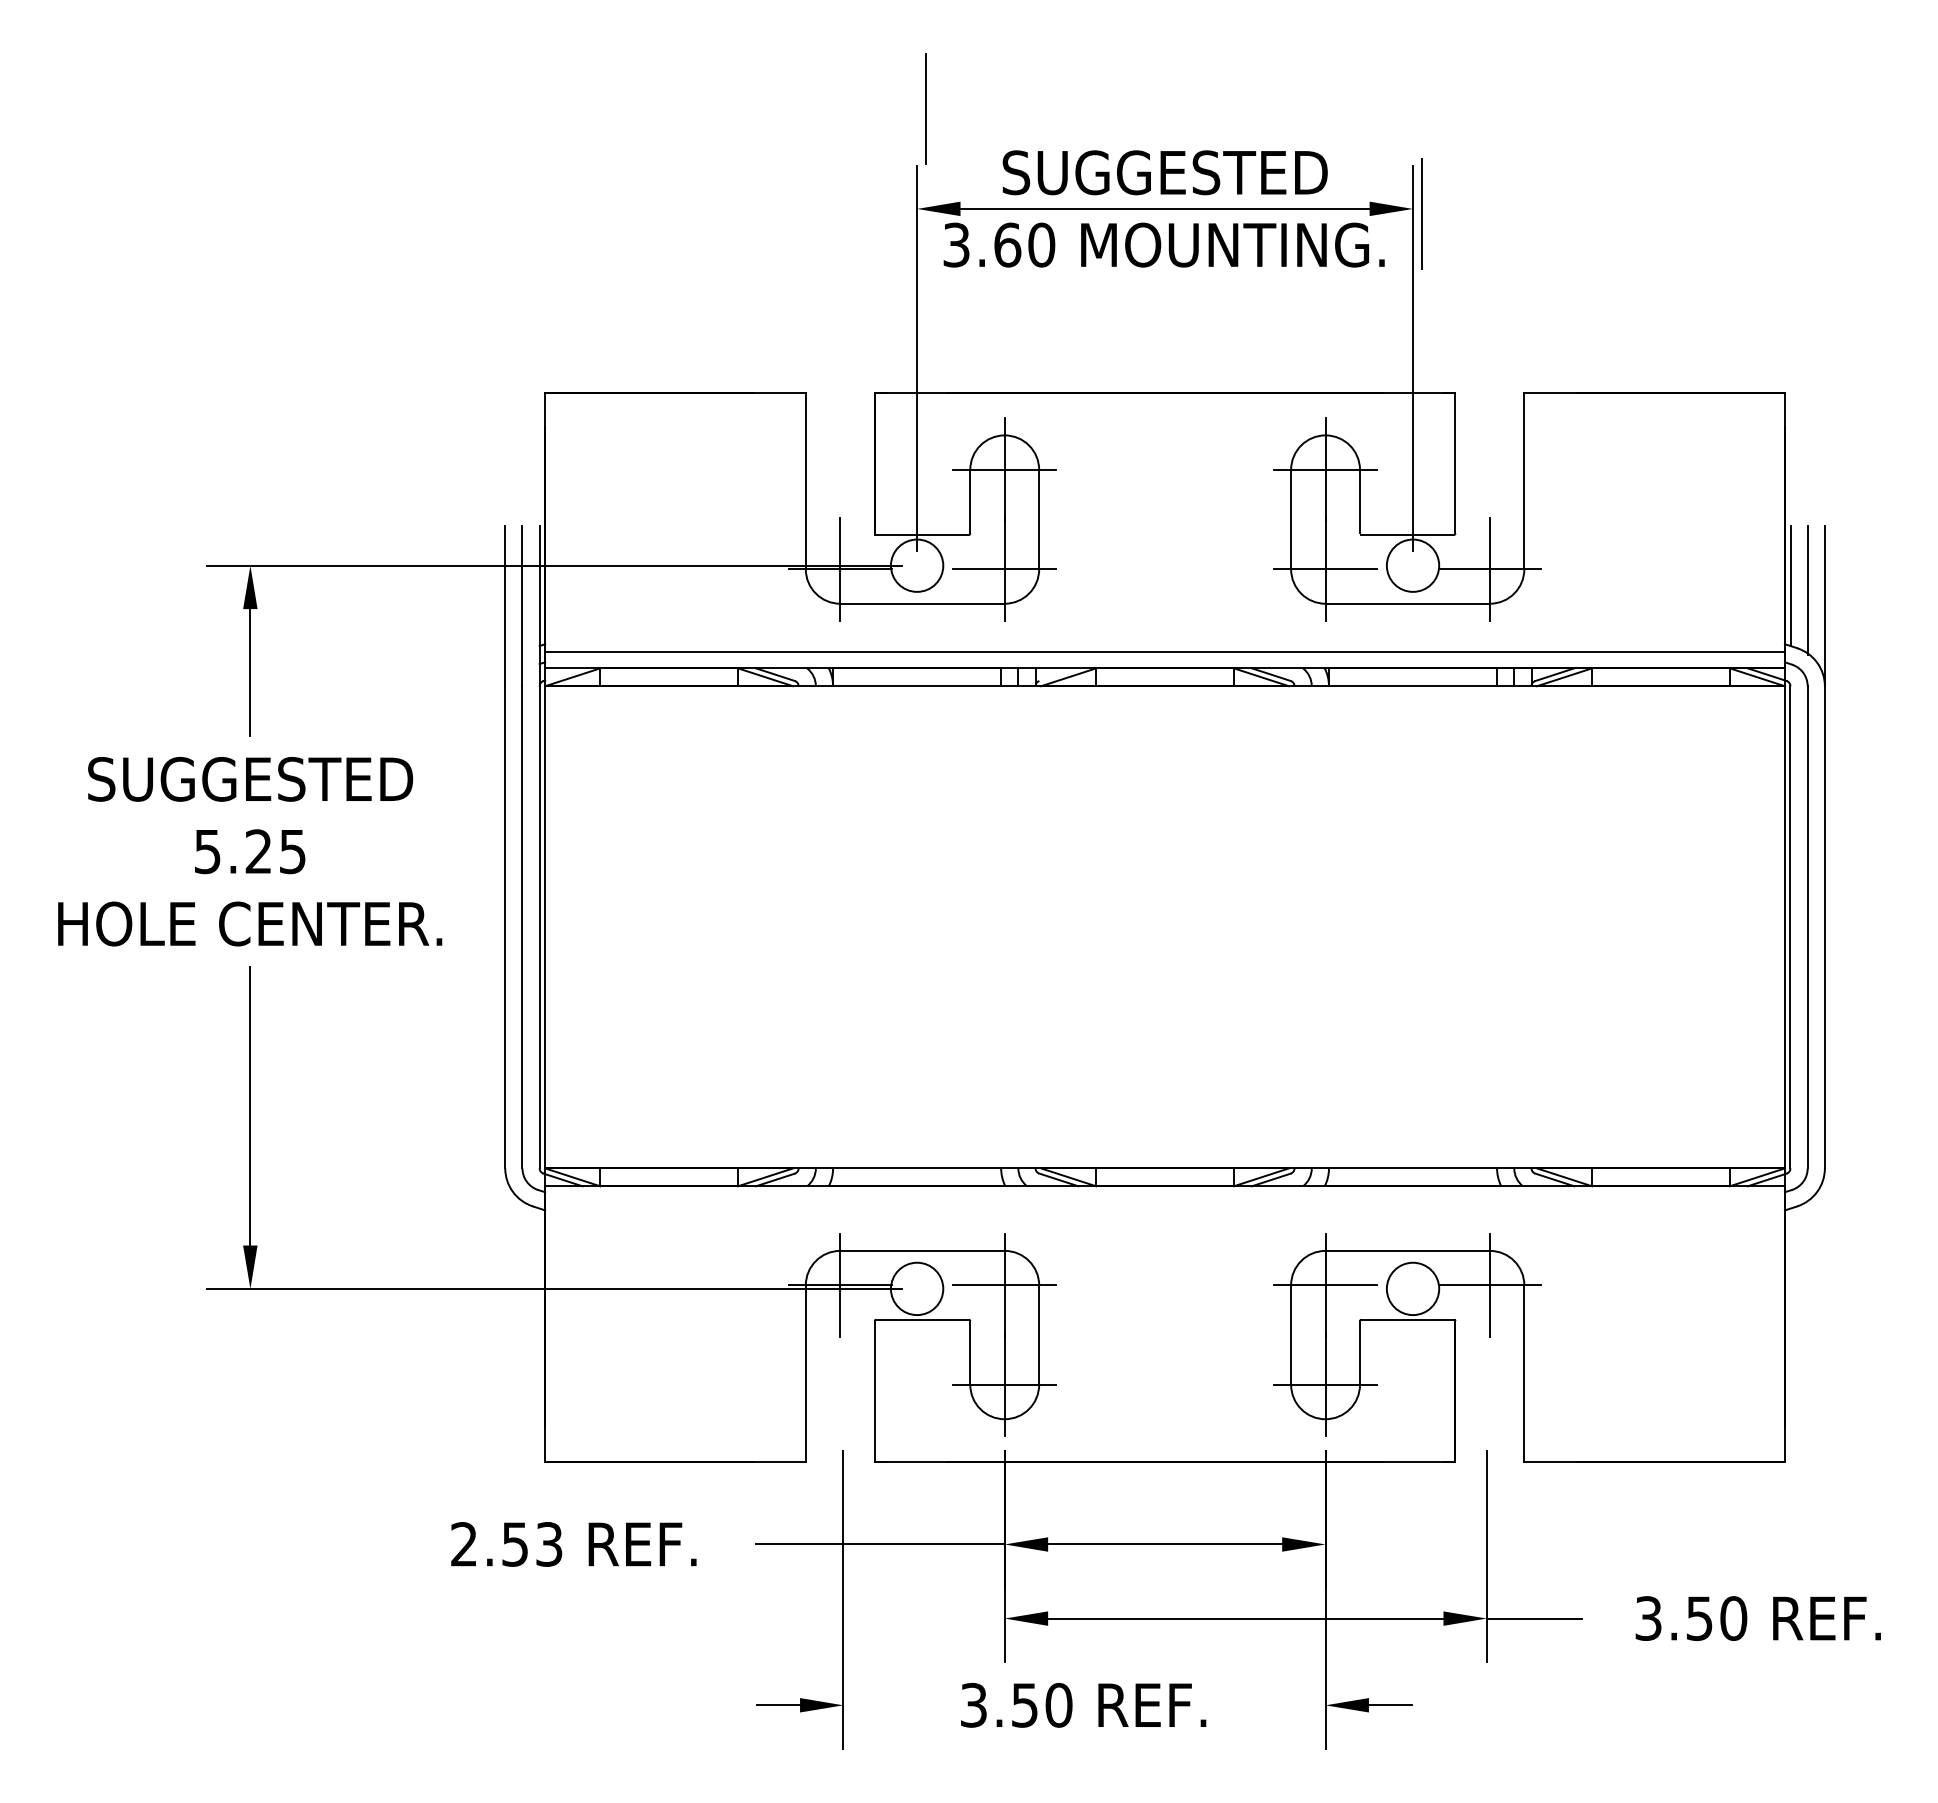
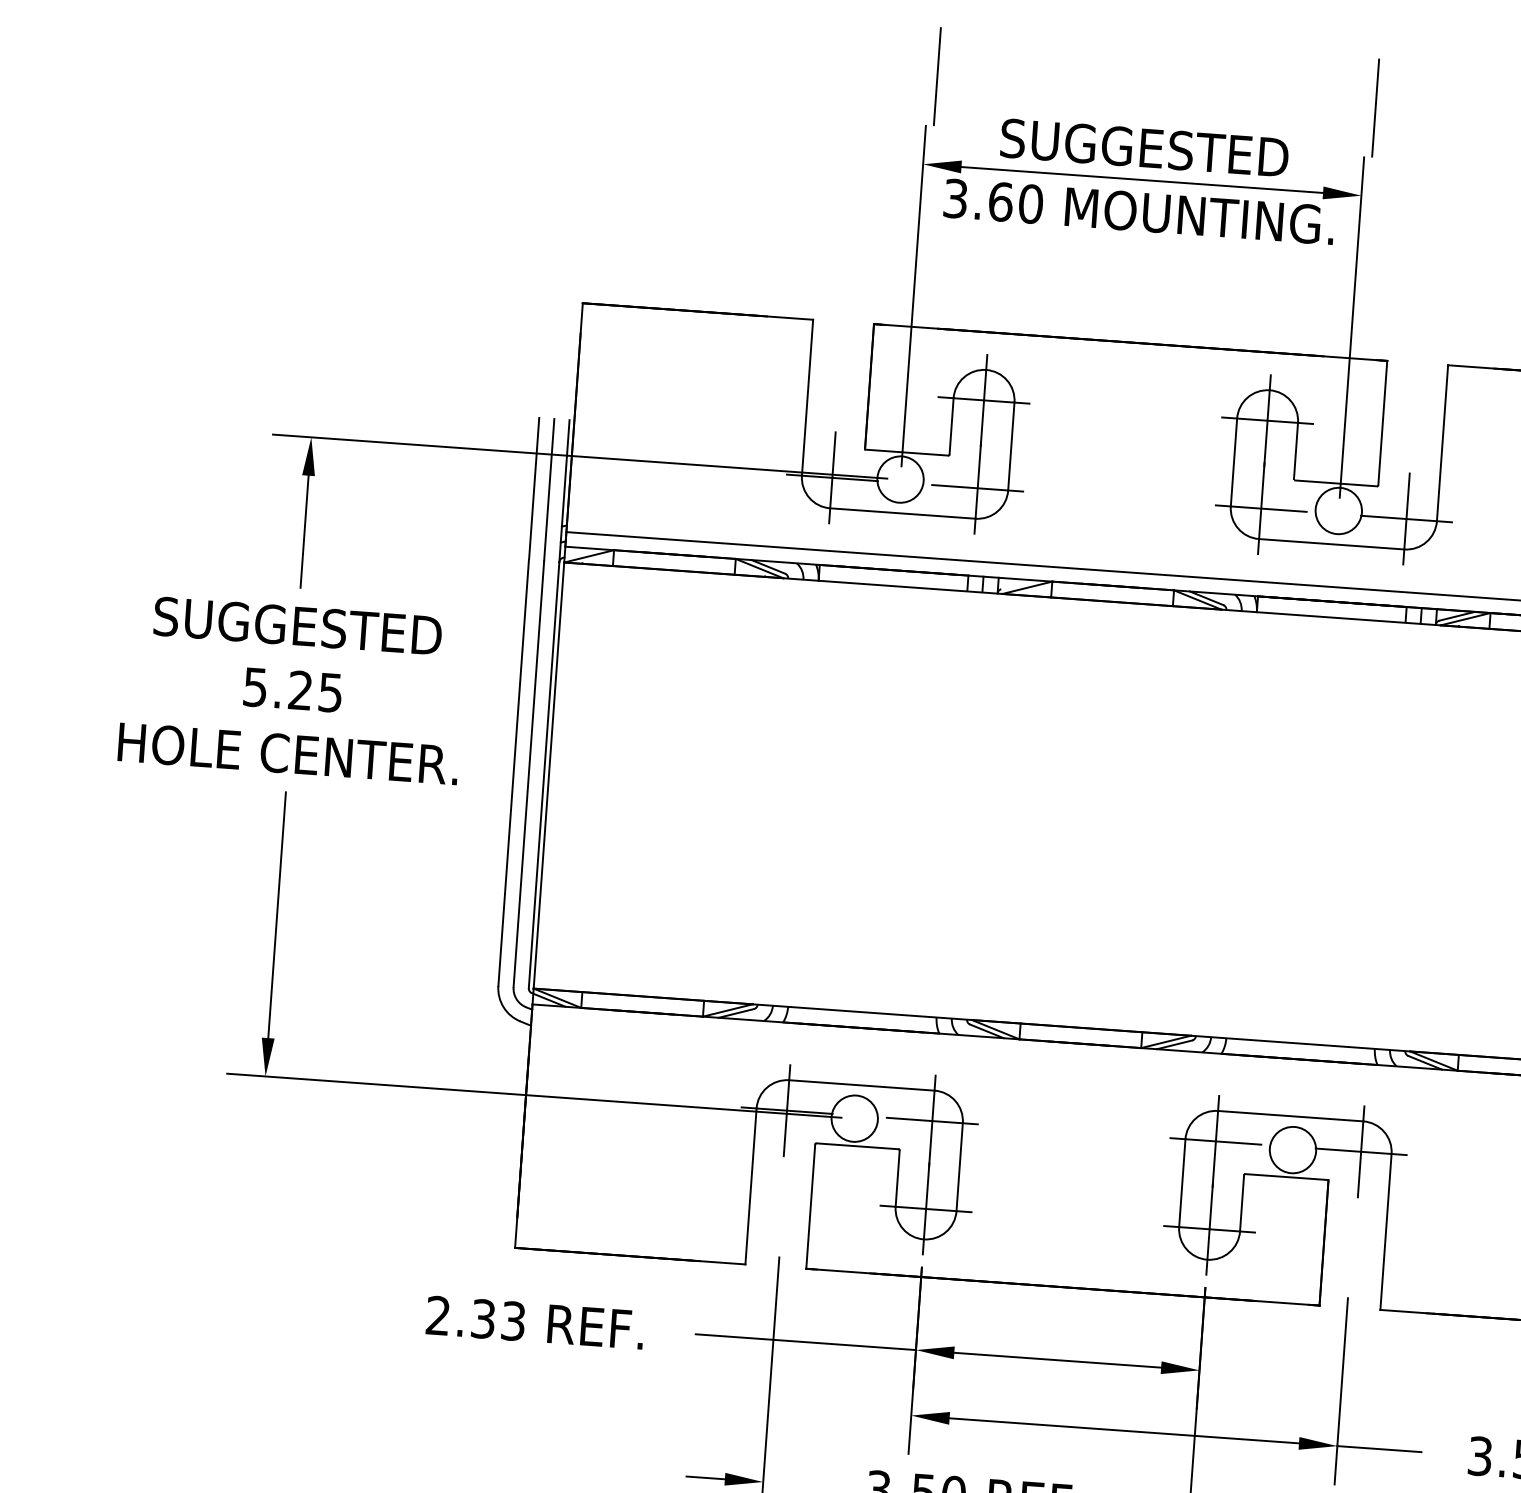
line: (1421, 213) -> (1375, 107), moved
text: (515, 1544) -> (483, 1319), 2.53 -> 2.33

